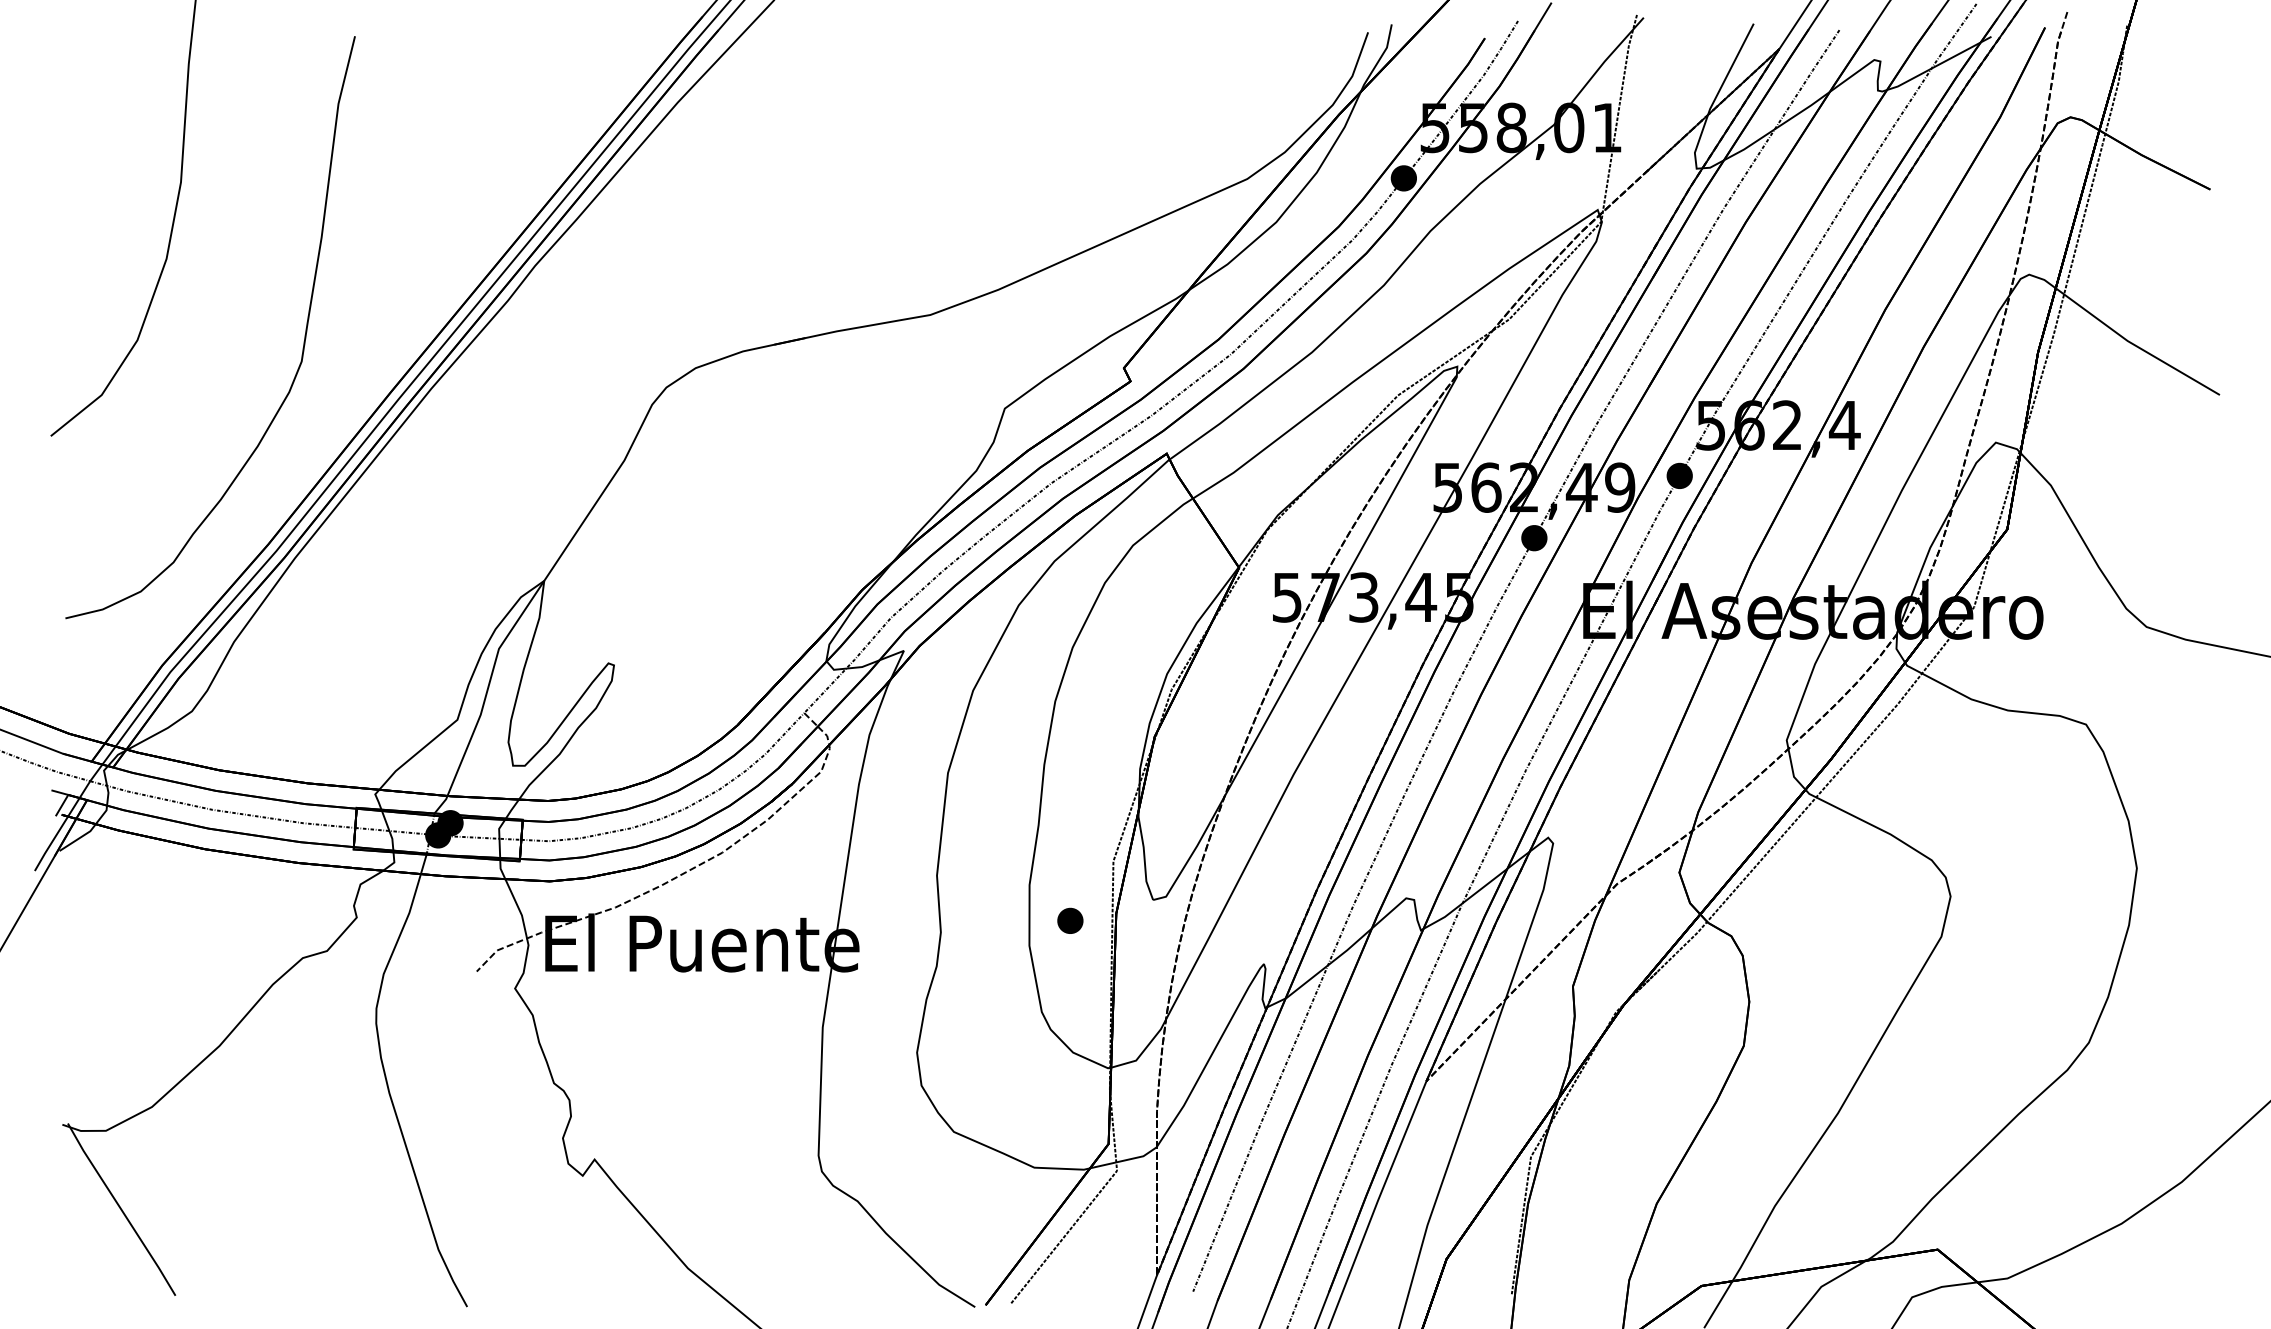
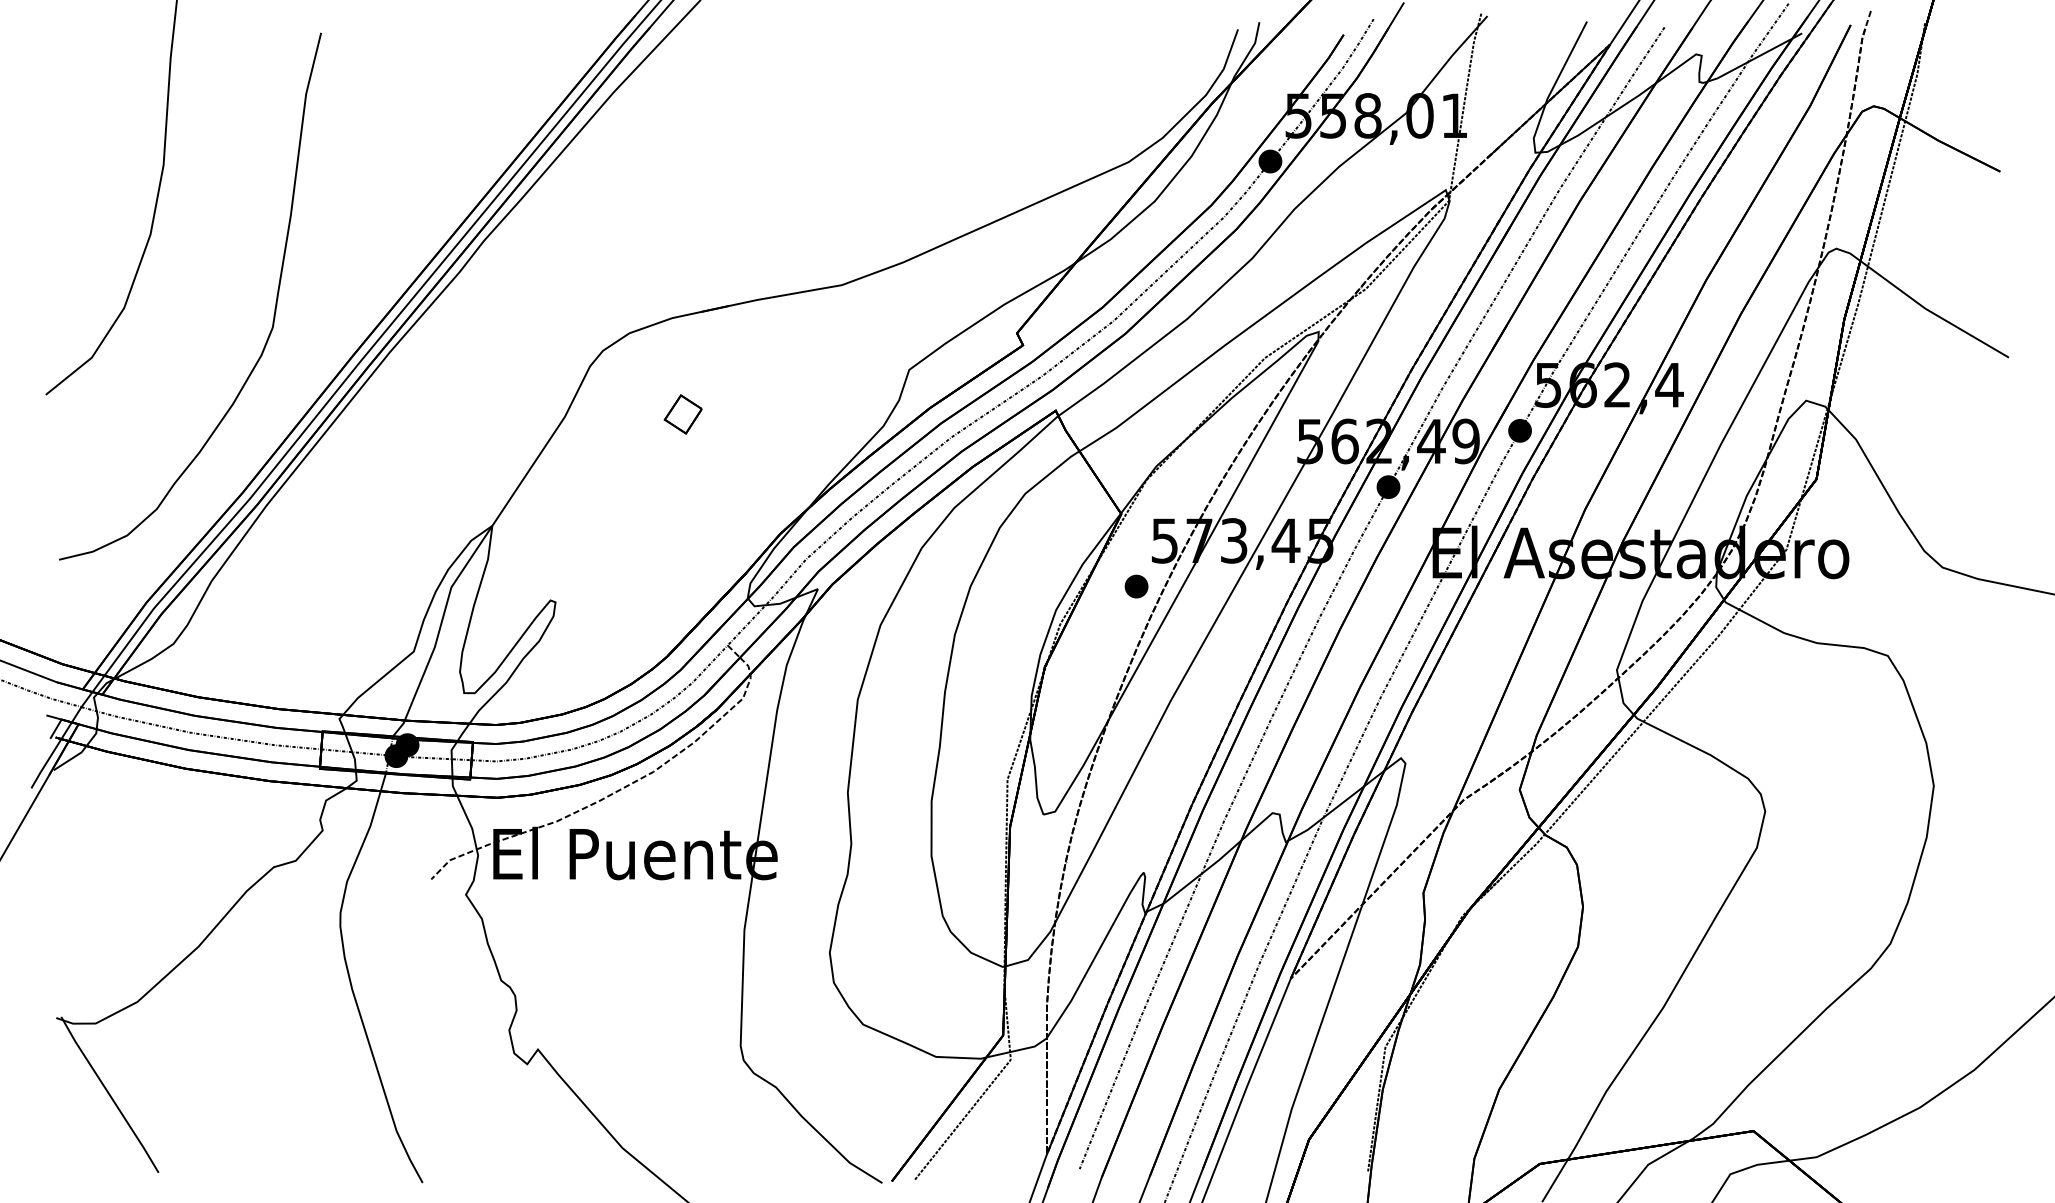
part: (754, 457) -> (682, 414), added
part: (1070, 920) -> (1136, 586), moved

